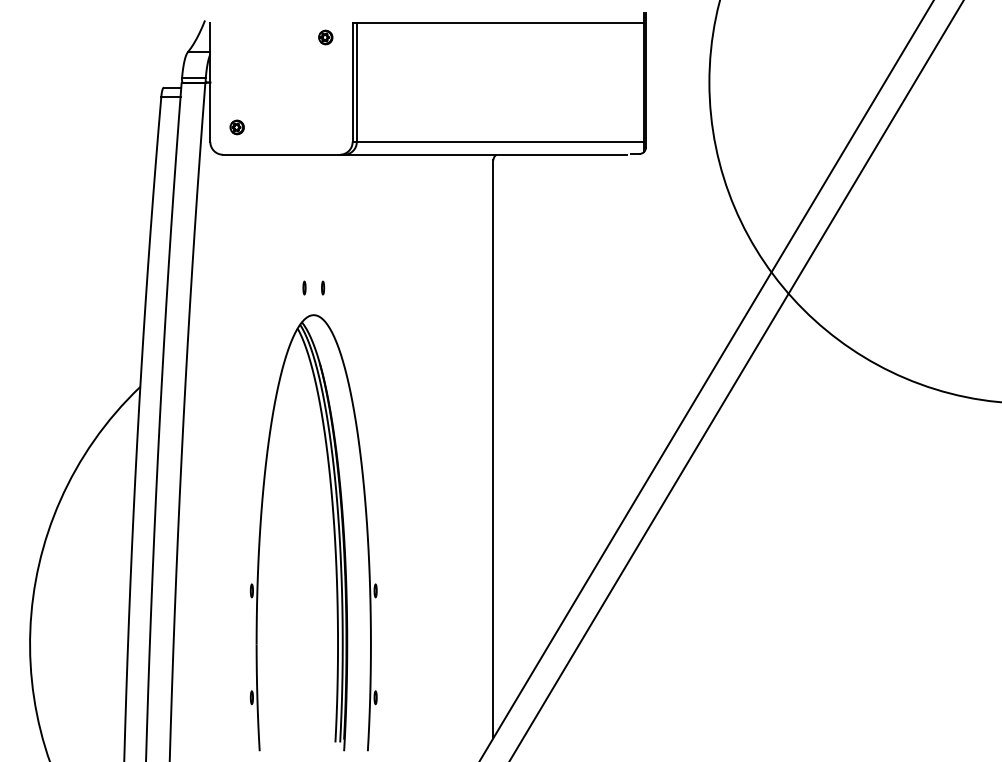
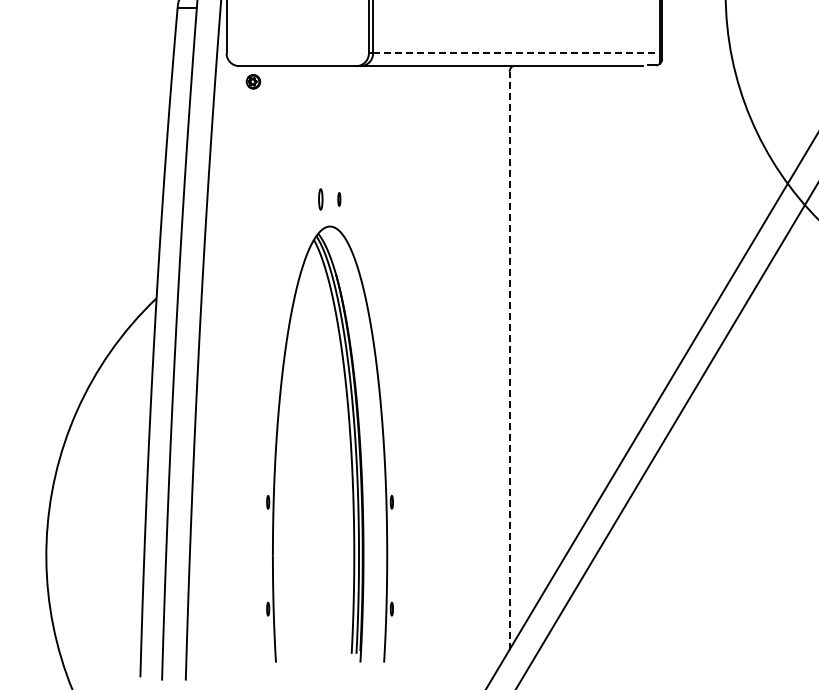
part: (236, 127) -> (252, 81), moved
line: (500, 141) -> (516, 52), solid -> dashed
part: (304, 287) -> (320, 198), size x1.6
line: (493, 449) -> (509, 360), solid -> dashed

